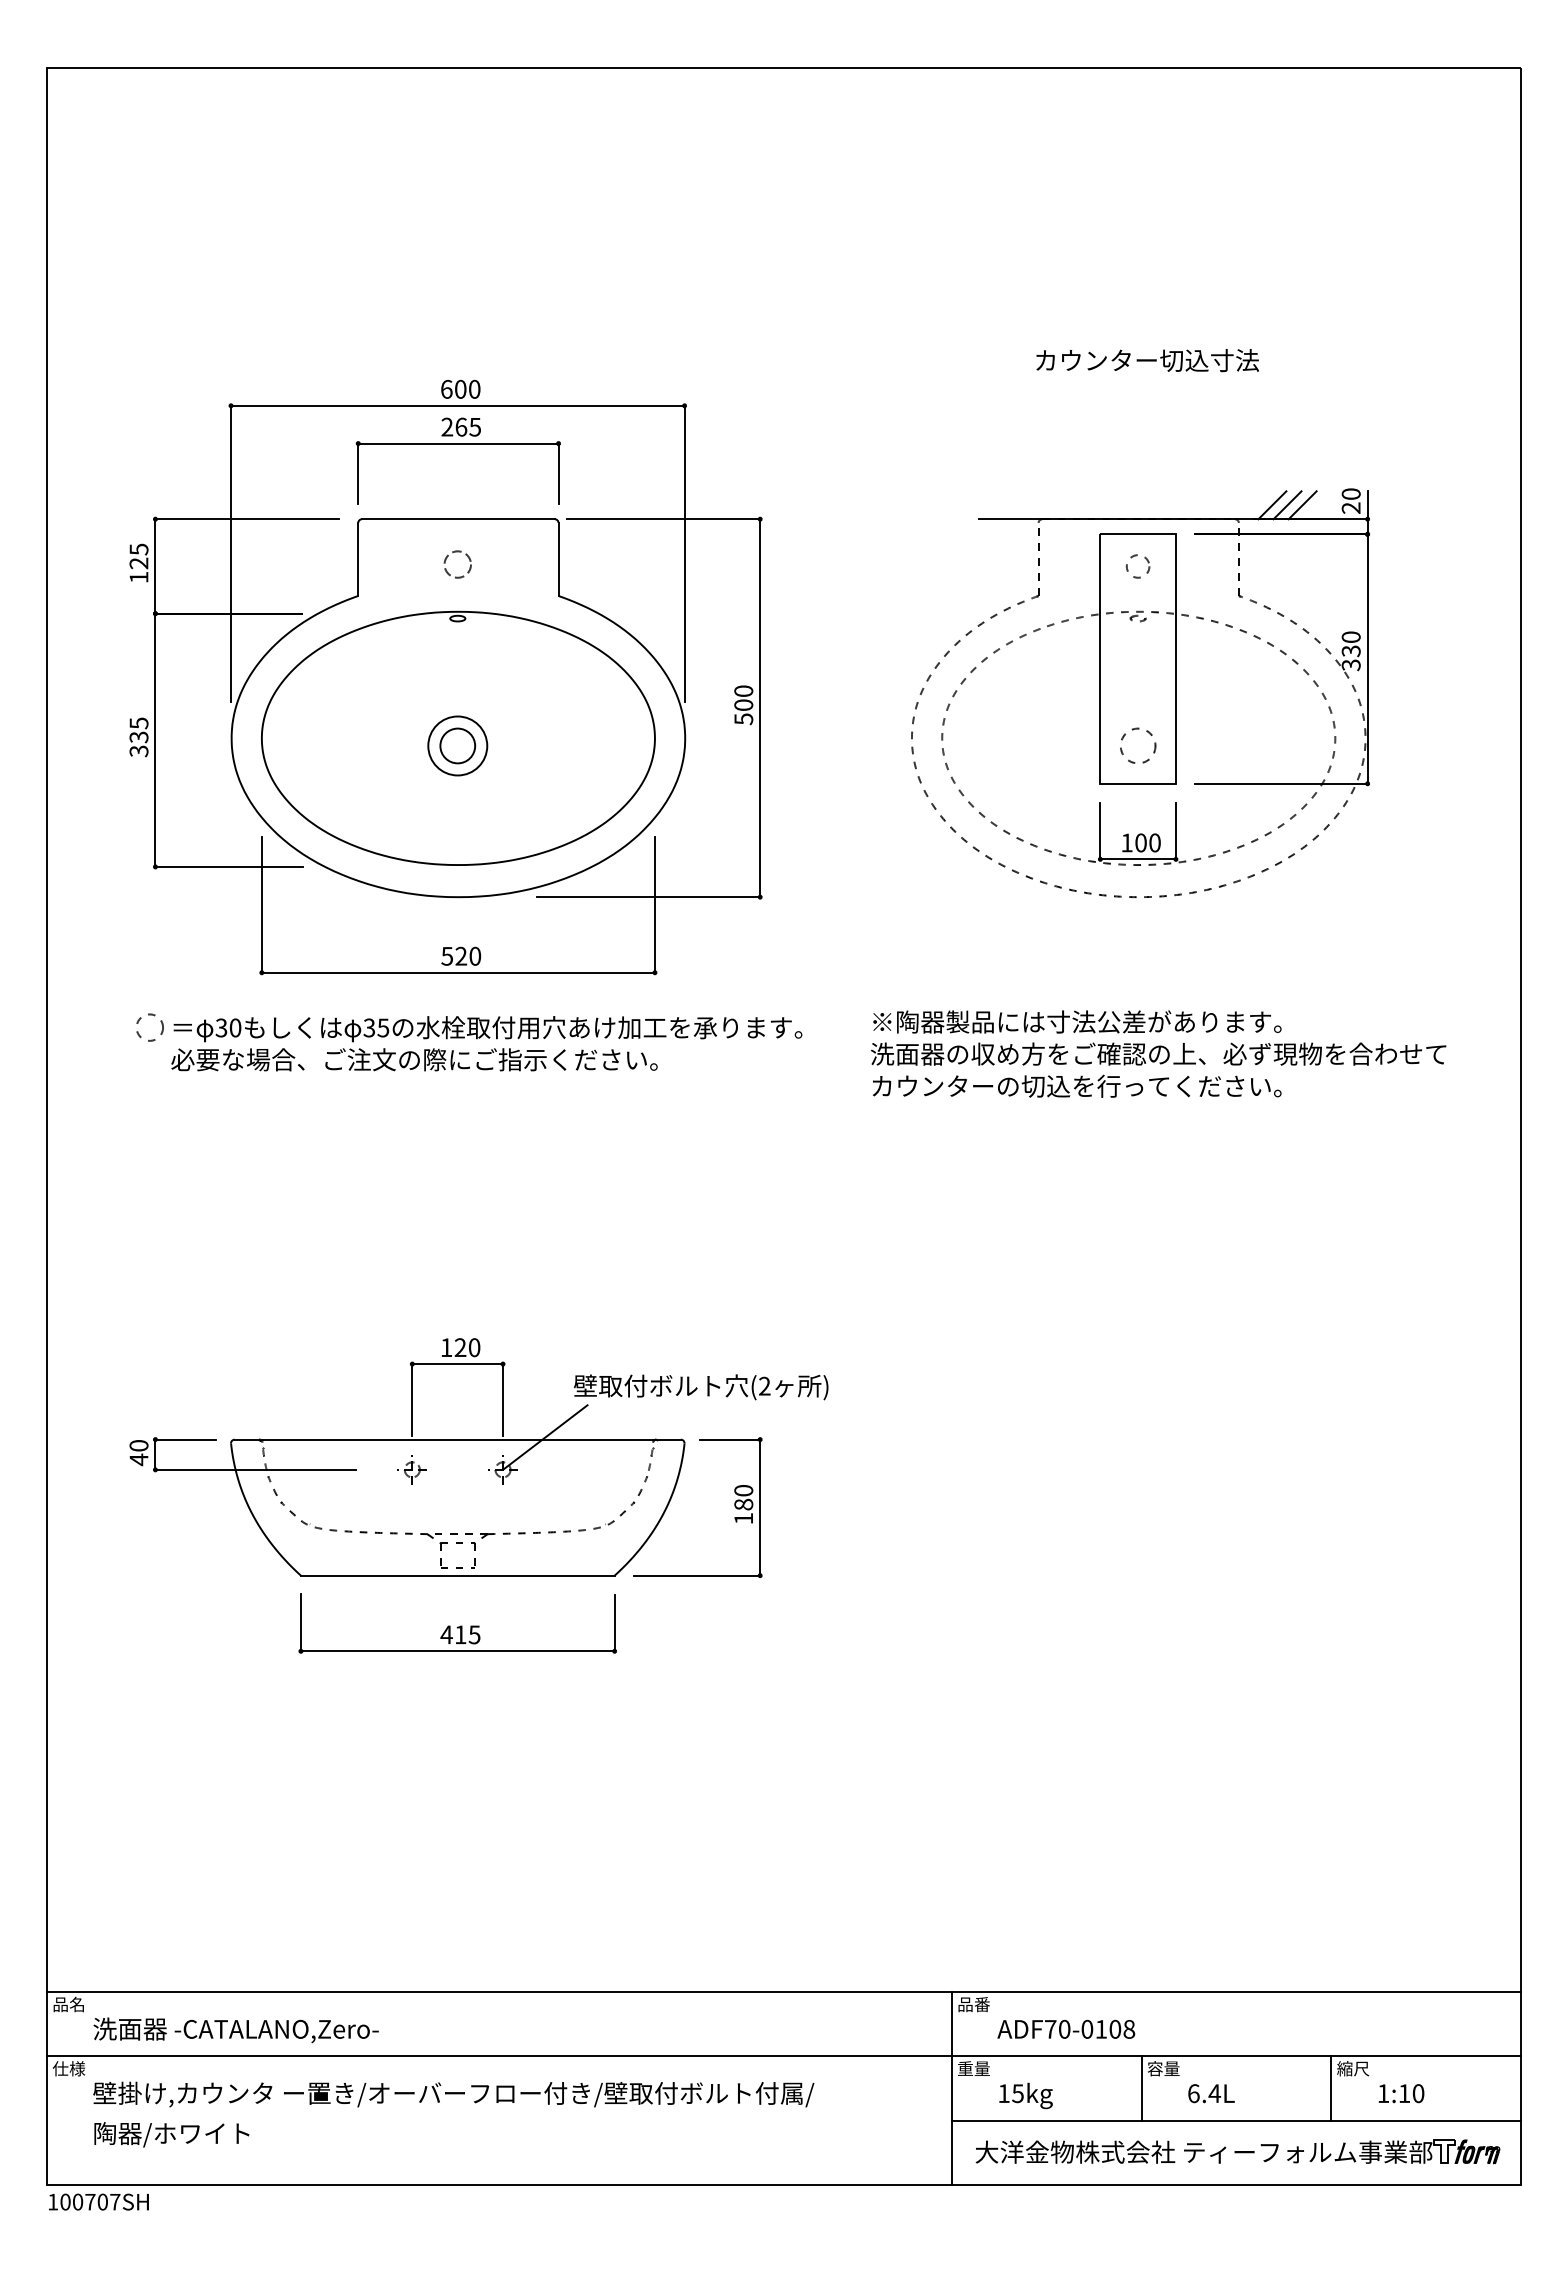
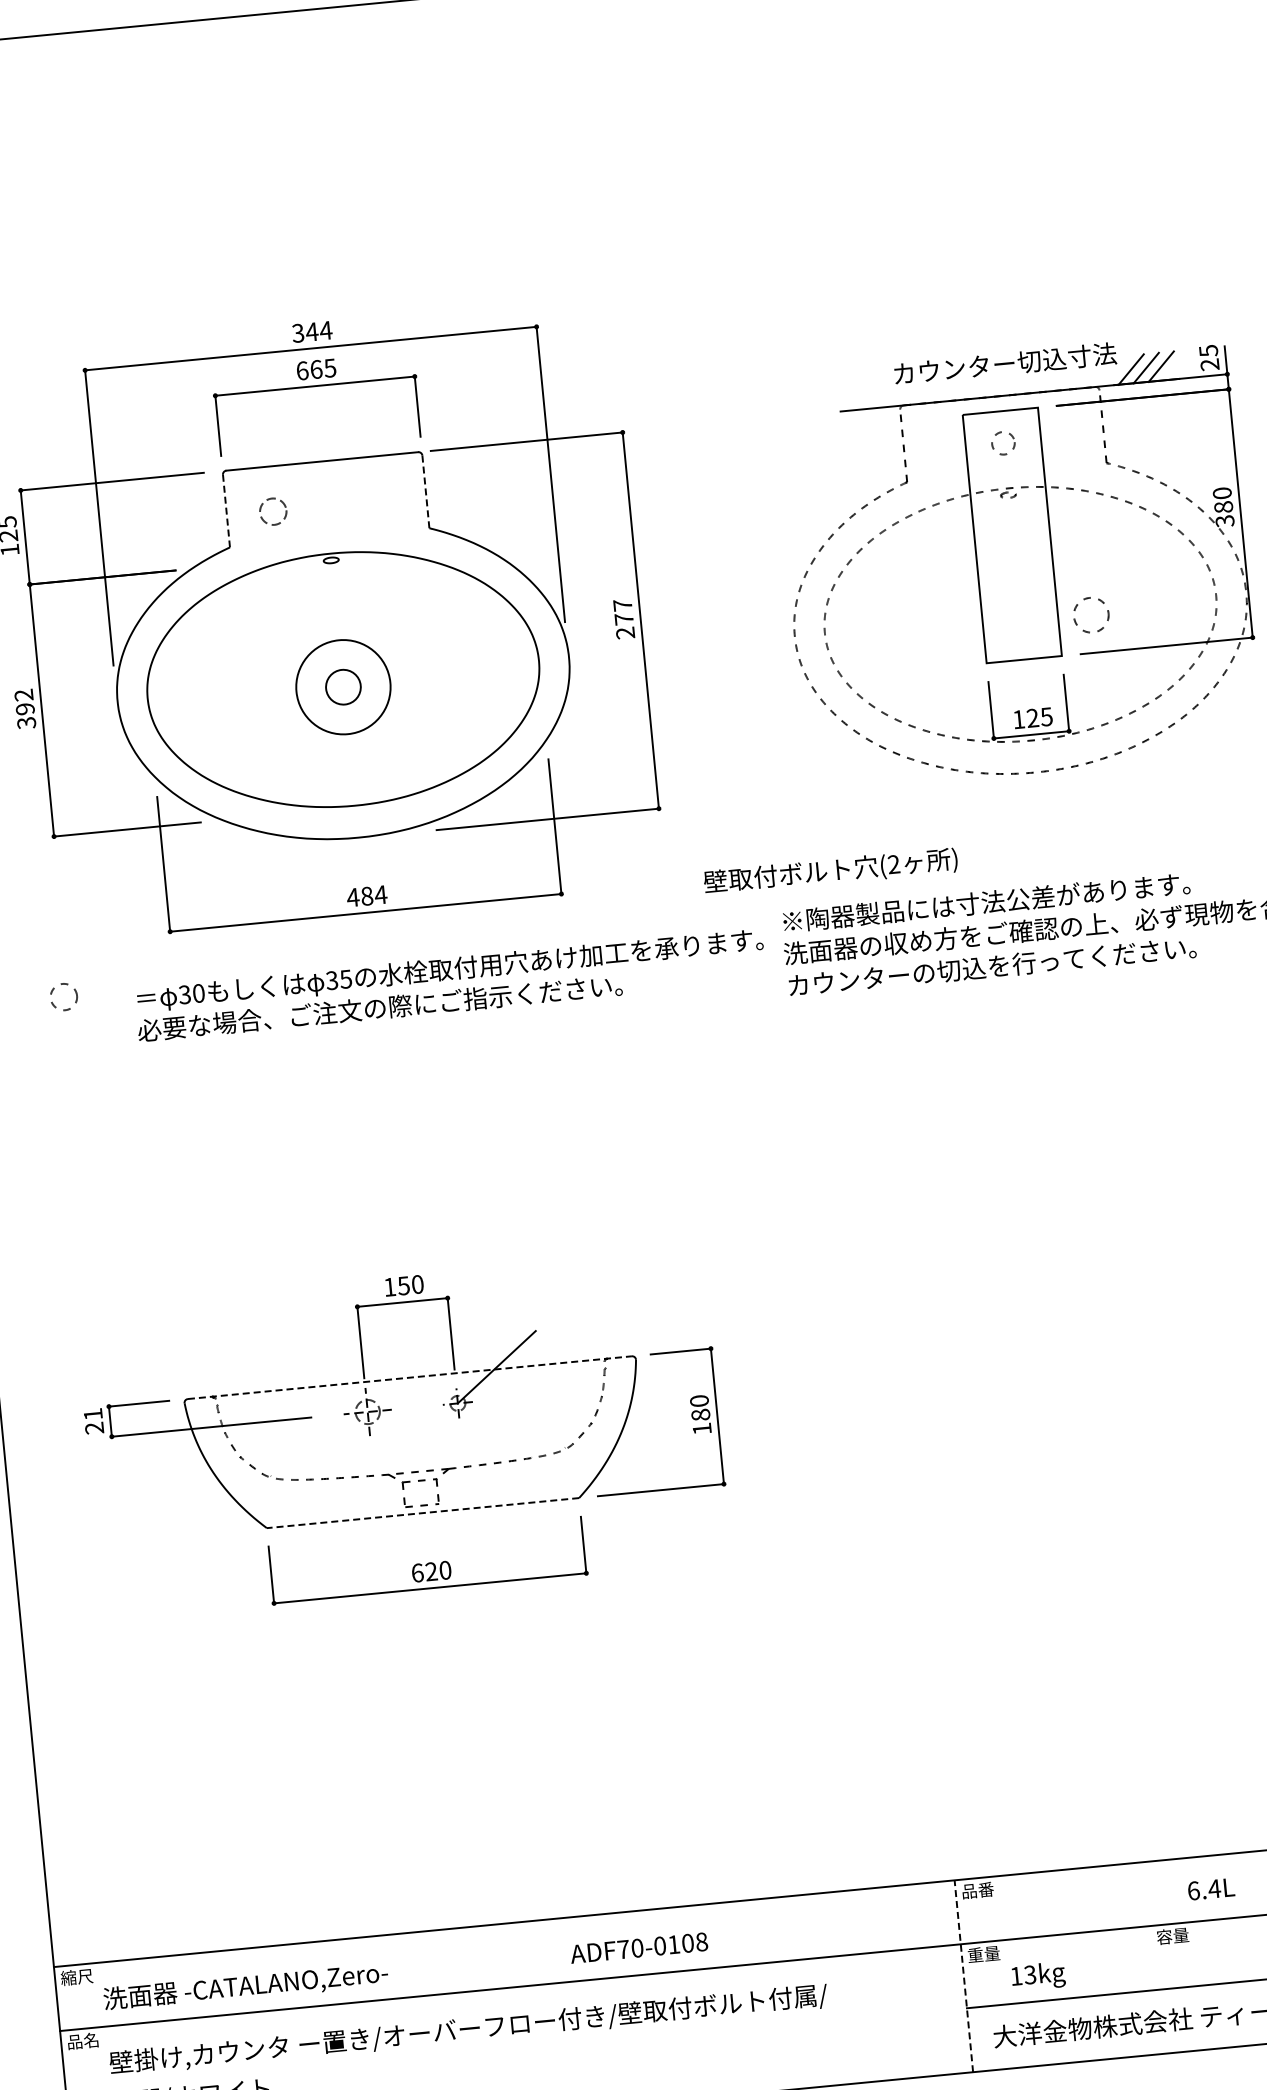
text: (1147, 360) -> (1005, 363), moved
text: (460, 388) -> (311, 331), 600 -> 344
text: (447, 426) -> (302, 370), 265 -> 665
text: (1350, 494) -> (1207, 351), 20 -> 25
line: (358, 559) -> (226, 511), solid -> dashed
line: (558, 559) -> (425, 491), solid -> dashed
circle: (457, 564) -> (273, 511), moved
text: (1350, 651) -> (1222, 507), 330 -> 380
text: (743, 705) -> (623, 619), 500 -> 277
text: (138, 730) -> (24, 702), 335 -> 392
circle: (457, 745) -> (343, 686), size x1.6
circle: (1138, 745) -> (1091, 614), moved
text: (1147, 842) -> (1039, 717), 100 -> 125
text: (461, 955) -> (367, 895), 520 -> 484
text: (486, 1043) -> (450, 984), moved
text: (460, 1347) -> (403, 1285), 120 -> 150
text: (701, 1387) -> (831, 871), moved
line: (457, 1439) -> (409, 1377), solid -> dashed
text: (138, 1453) -> (93, 1422), 40 -> 21
part: (411, 1469) -> (366, 1411), size x1.6
line: (457, 1575) -> (422, 1512), solid -> dashed
text: (460, 1634) -> (431, 1571), 415 -> 620
text: (68, 2004) -> (76, 1977), 品名 -> 縮尺
text: (1066, 2028) -> (639, 1947), moved
text: (69, 2068) -> (83, 2040), 仕様 -> 品名
line: (951, 2088) -> (963, 1976), solid -> dashed
line: (1141, 2088) -> (1152, 1958), removed
text: (1017, 2093) -> (1029, 1974), 15kg -> 13kg
text: (1211, 2093) -> (1211, 1889), moved

